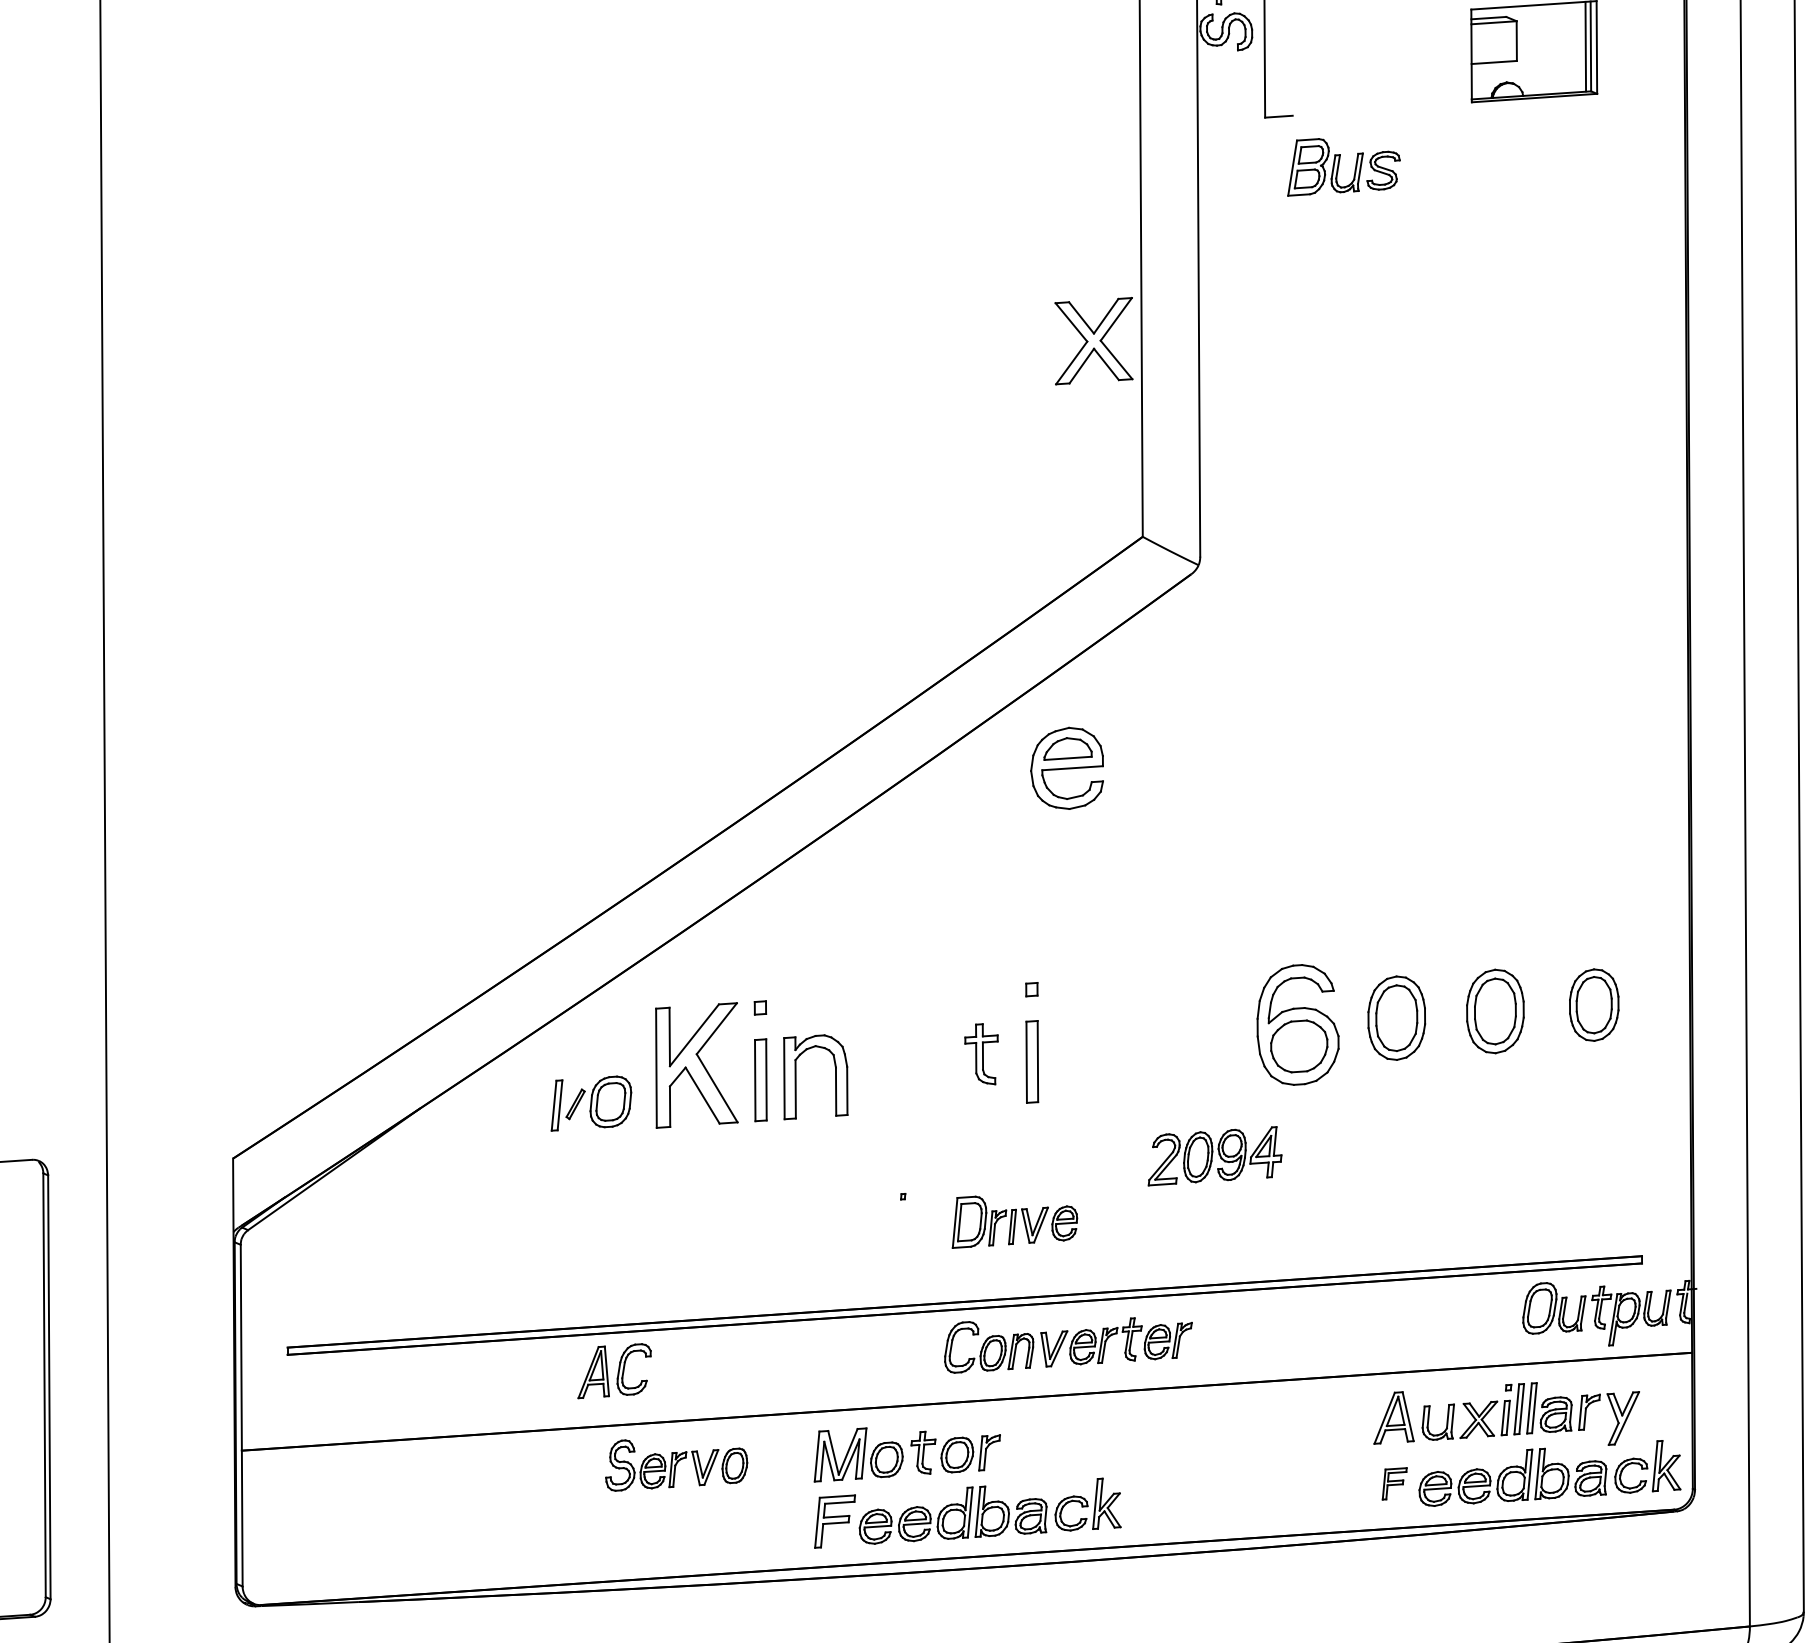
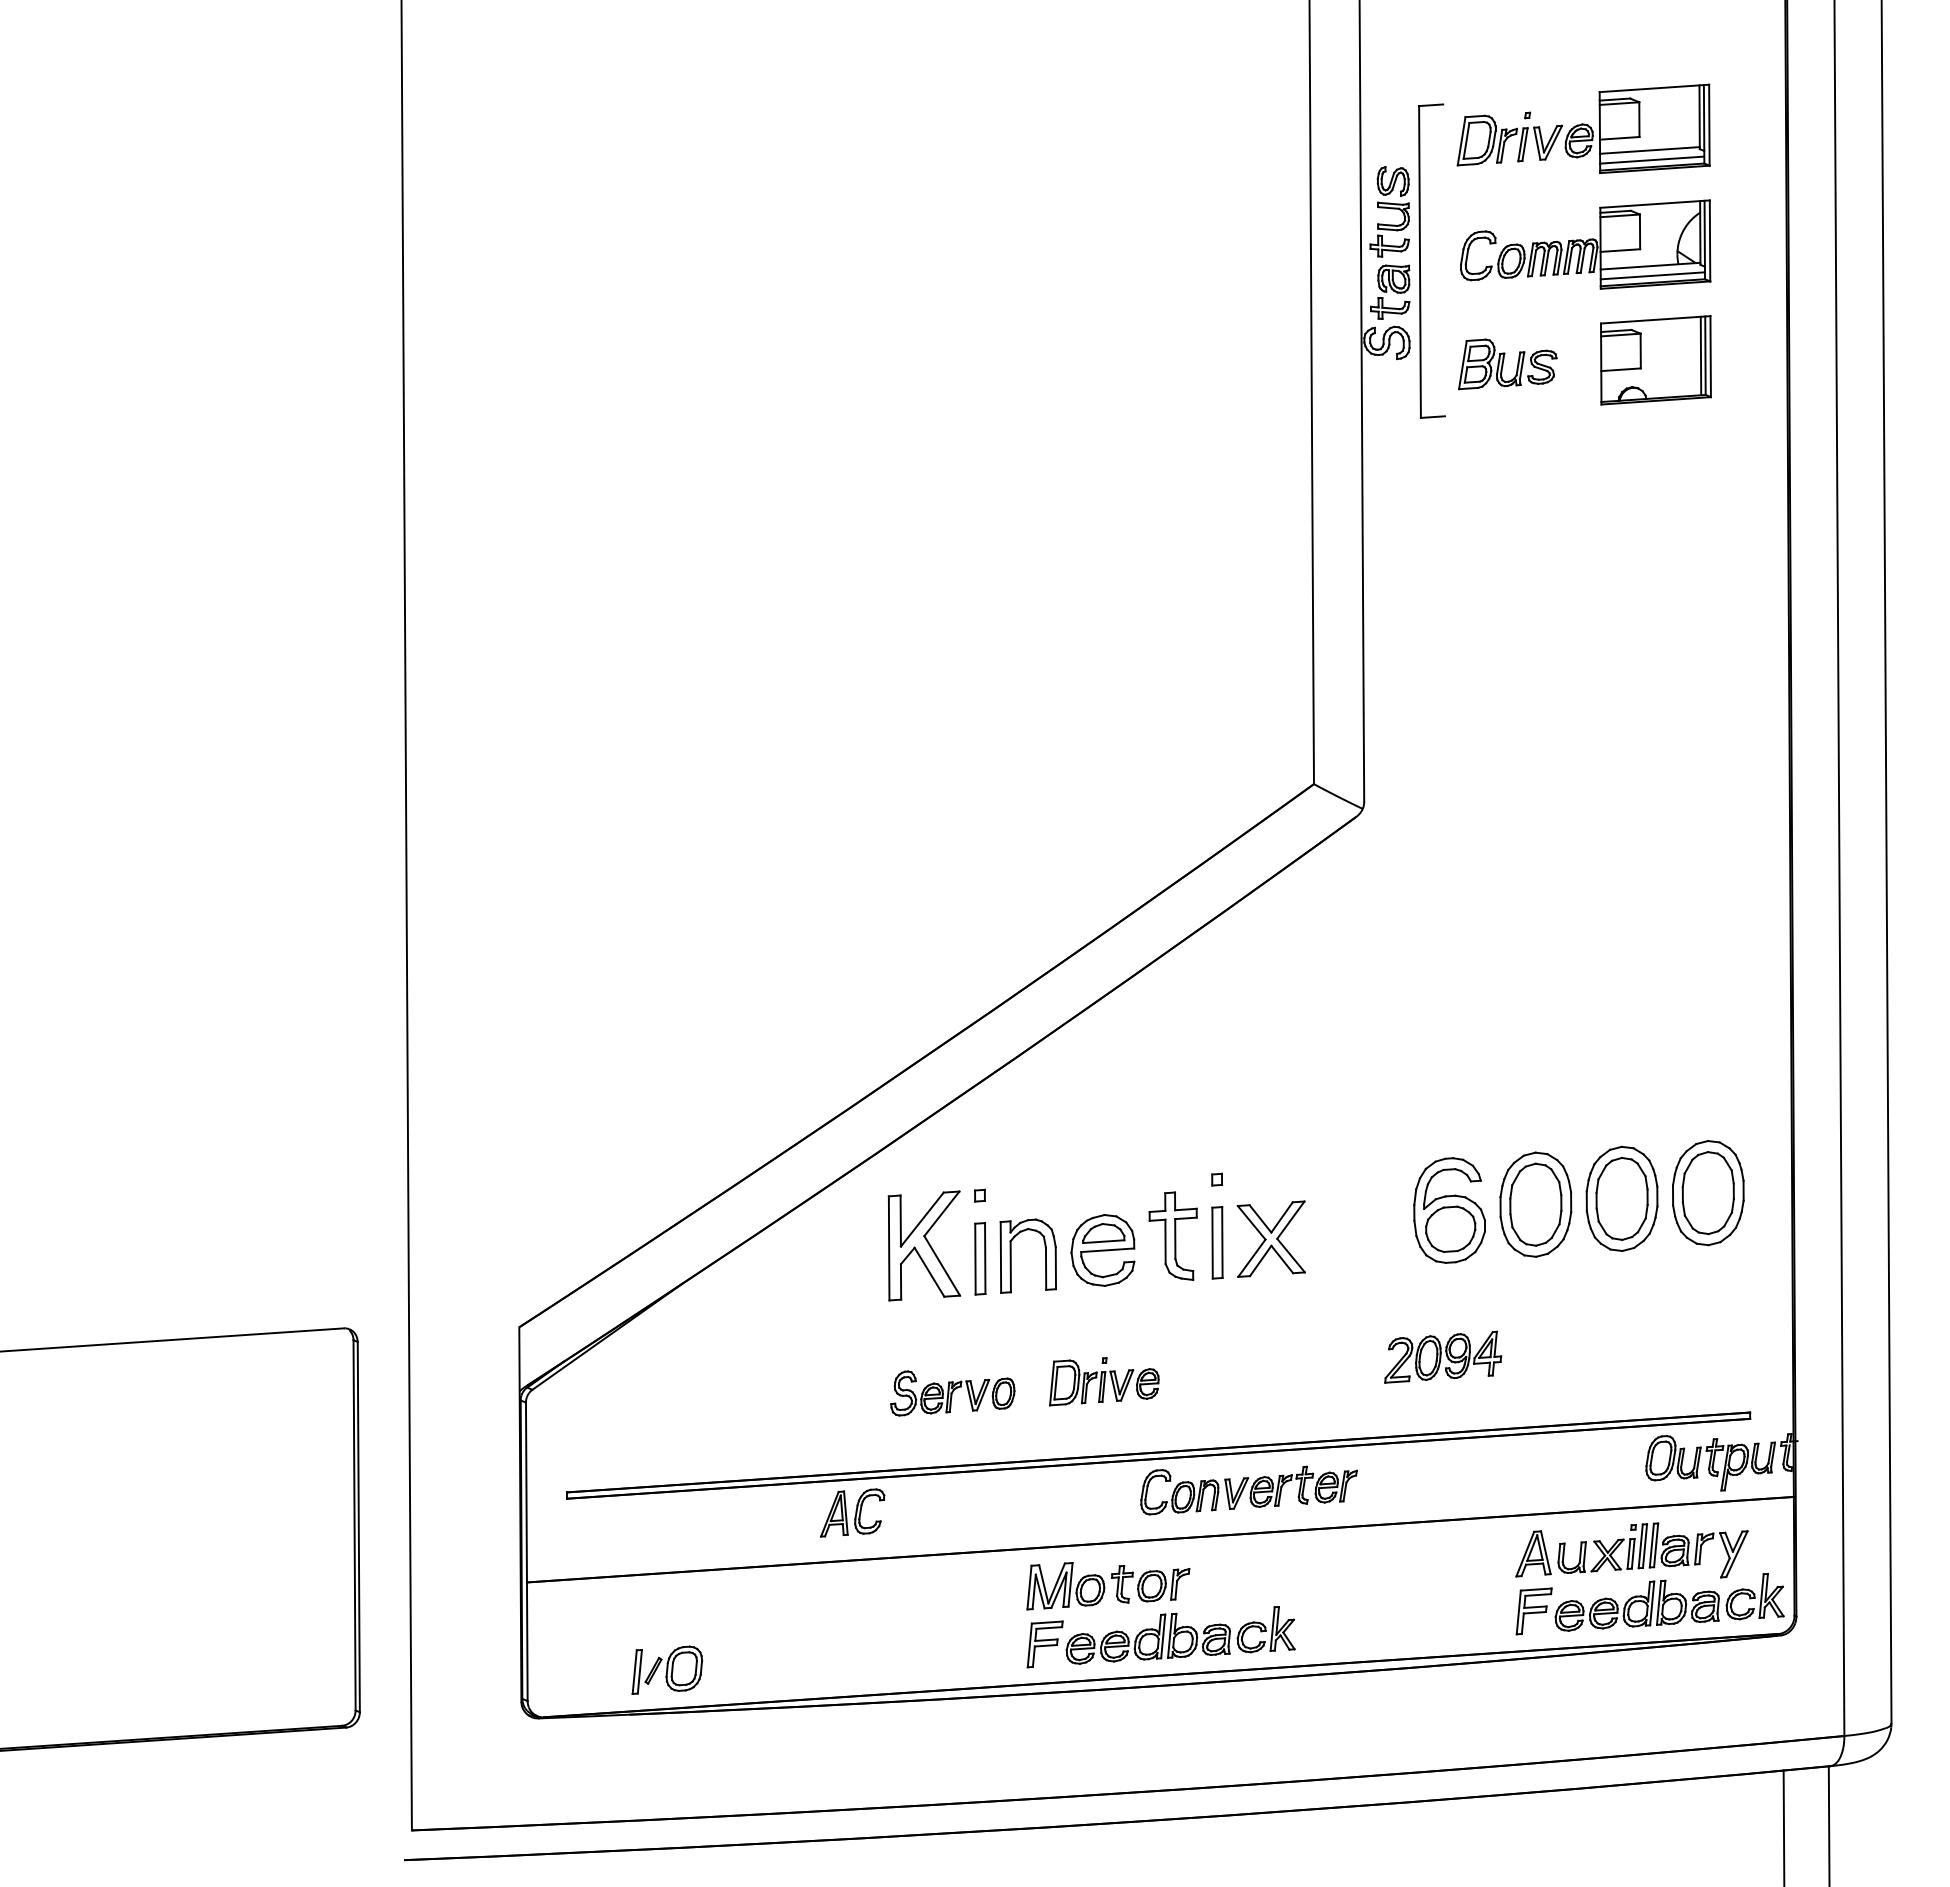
part: (1343, 167) -> (1507, 364), moved
part: (1092, 340) -> (1270, 1238), moved
part: (1066, 768) -> (1102, 1250), moved
part: (1594, 1005) -> (1708, 1193), size x1.67
part: (1494, 1011) -> (1621, 1198), size x1.43
part: (1396, 1018) -> (1535, 1204), size x1.43
part: (980, 1053) -> (1172, 1235), size x1.67
part: (591, 1102) -> (667, 1669), moved
part: (1215, 1155) -> (1443, 1356), moved
part: (1015, 1221) -> (1104, 1382), moved
part: (676, 1465) -> (952, 1393), moved
part: (1394, 1483) -> (1533, 1611), size x1.67

